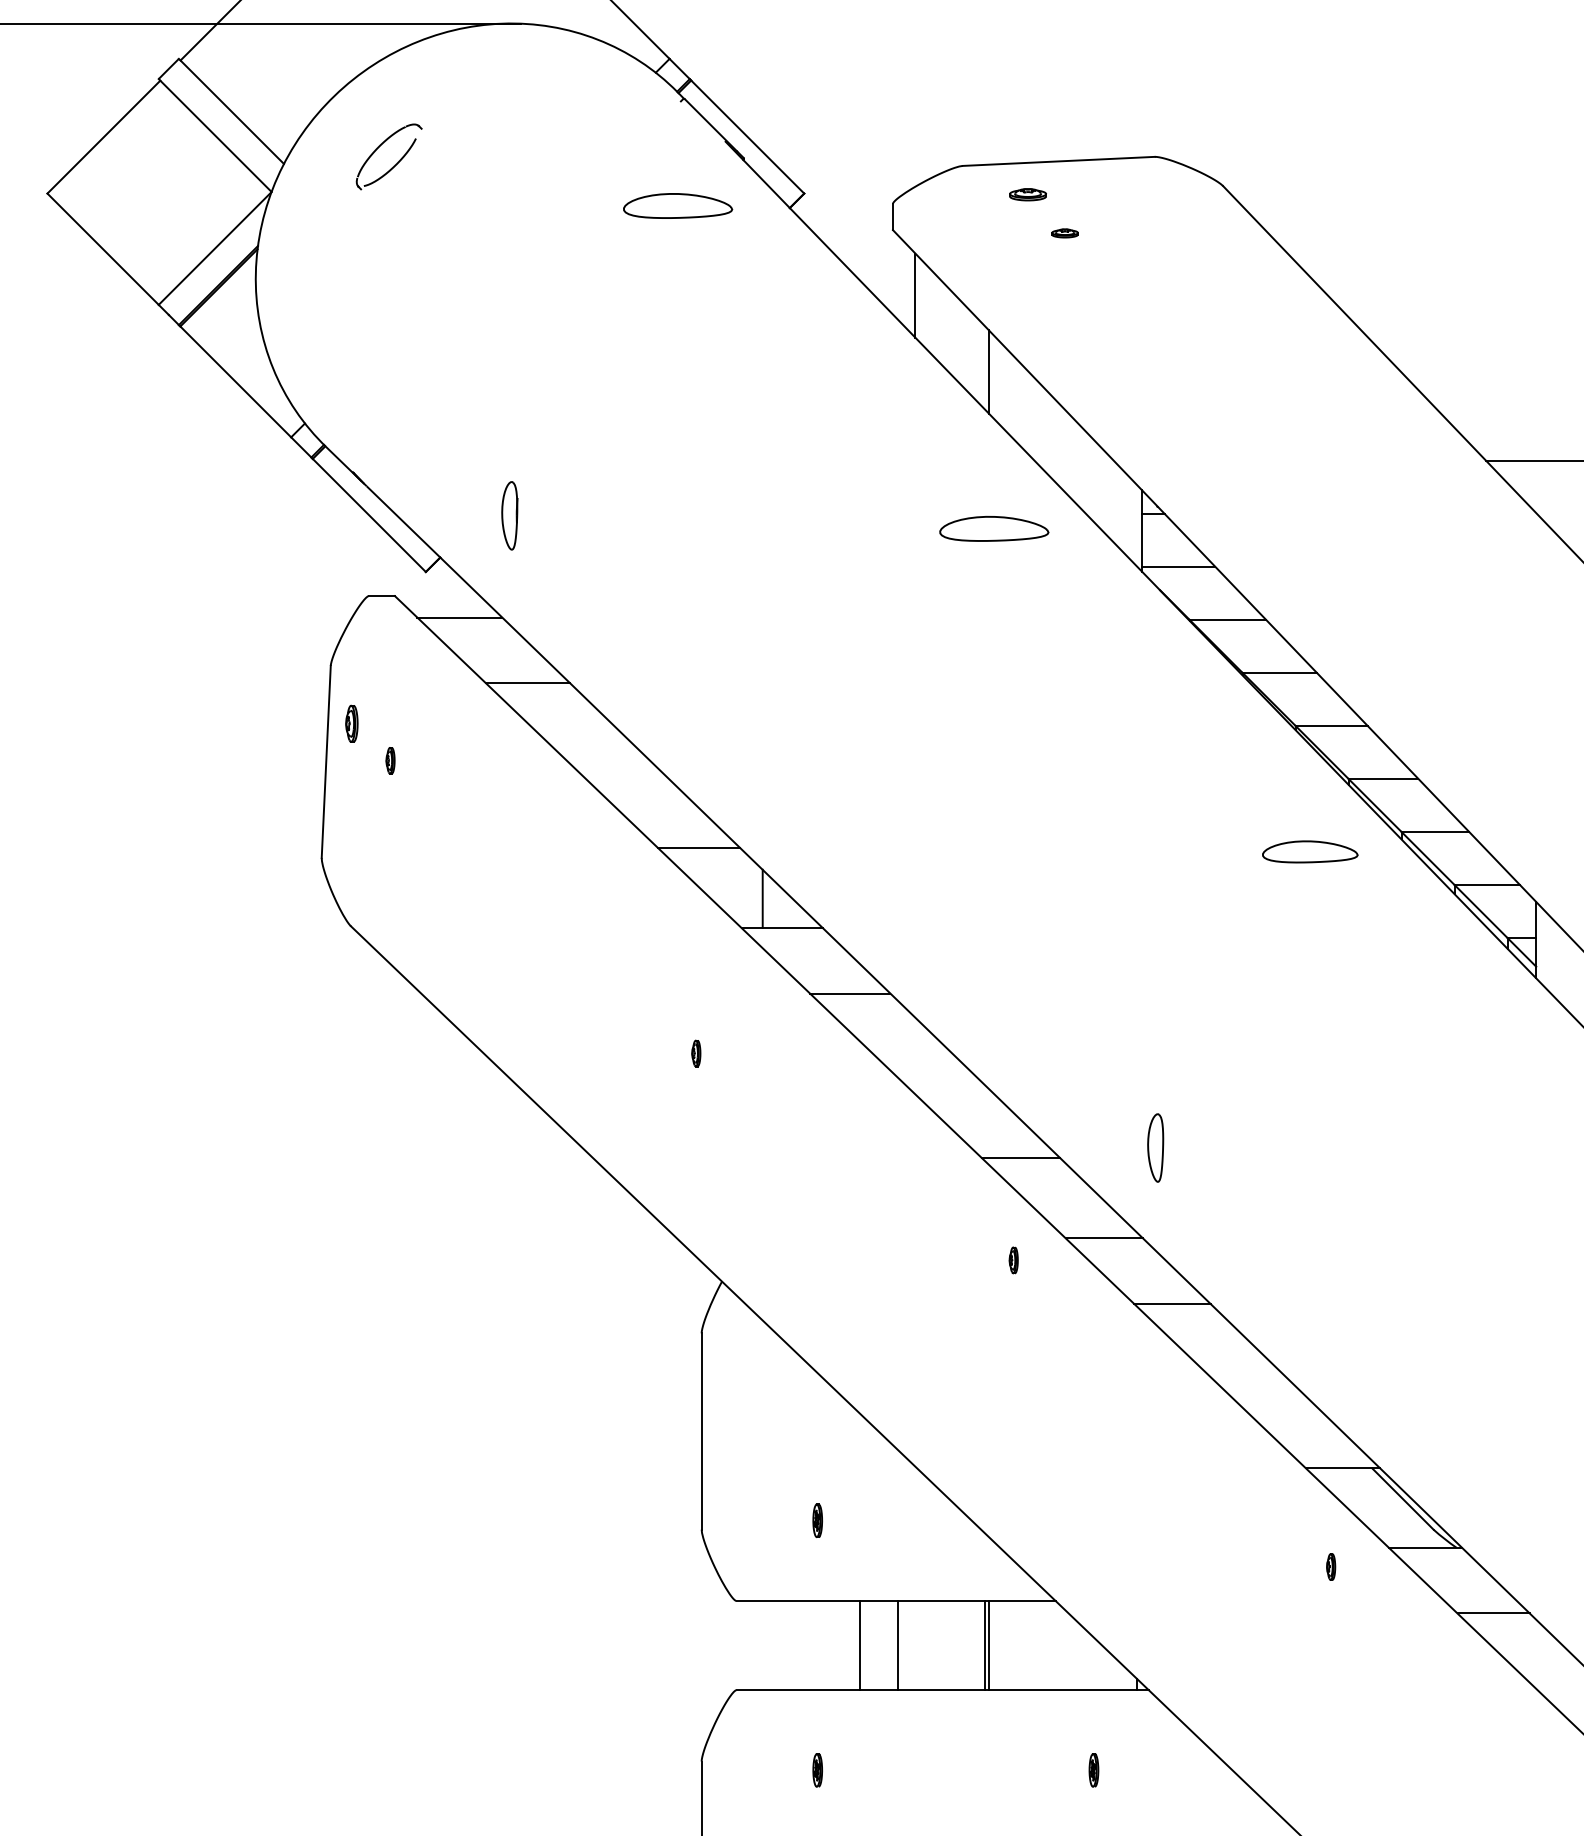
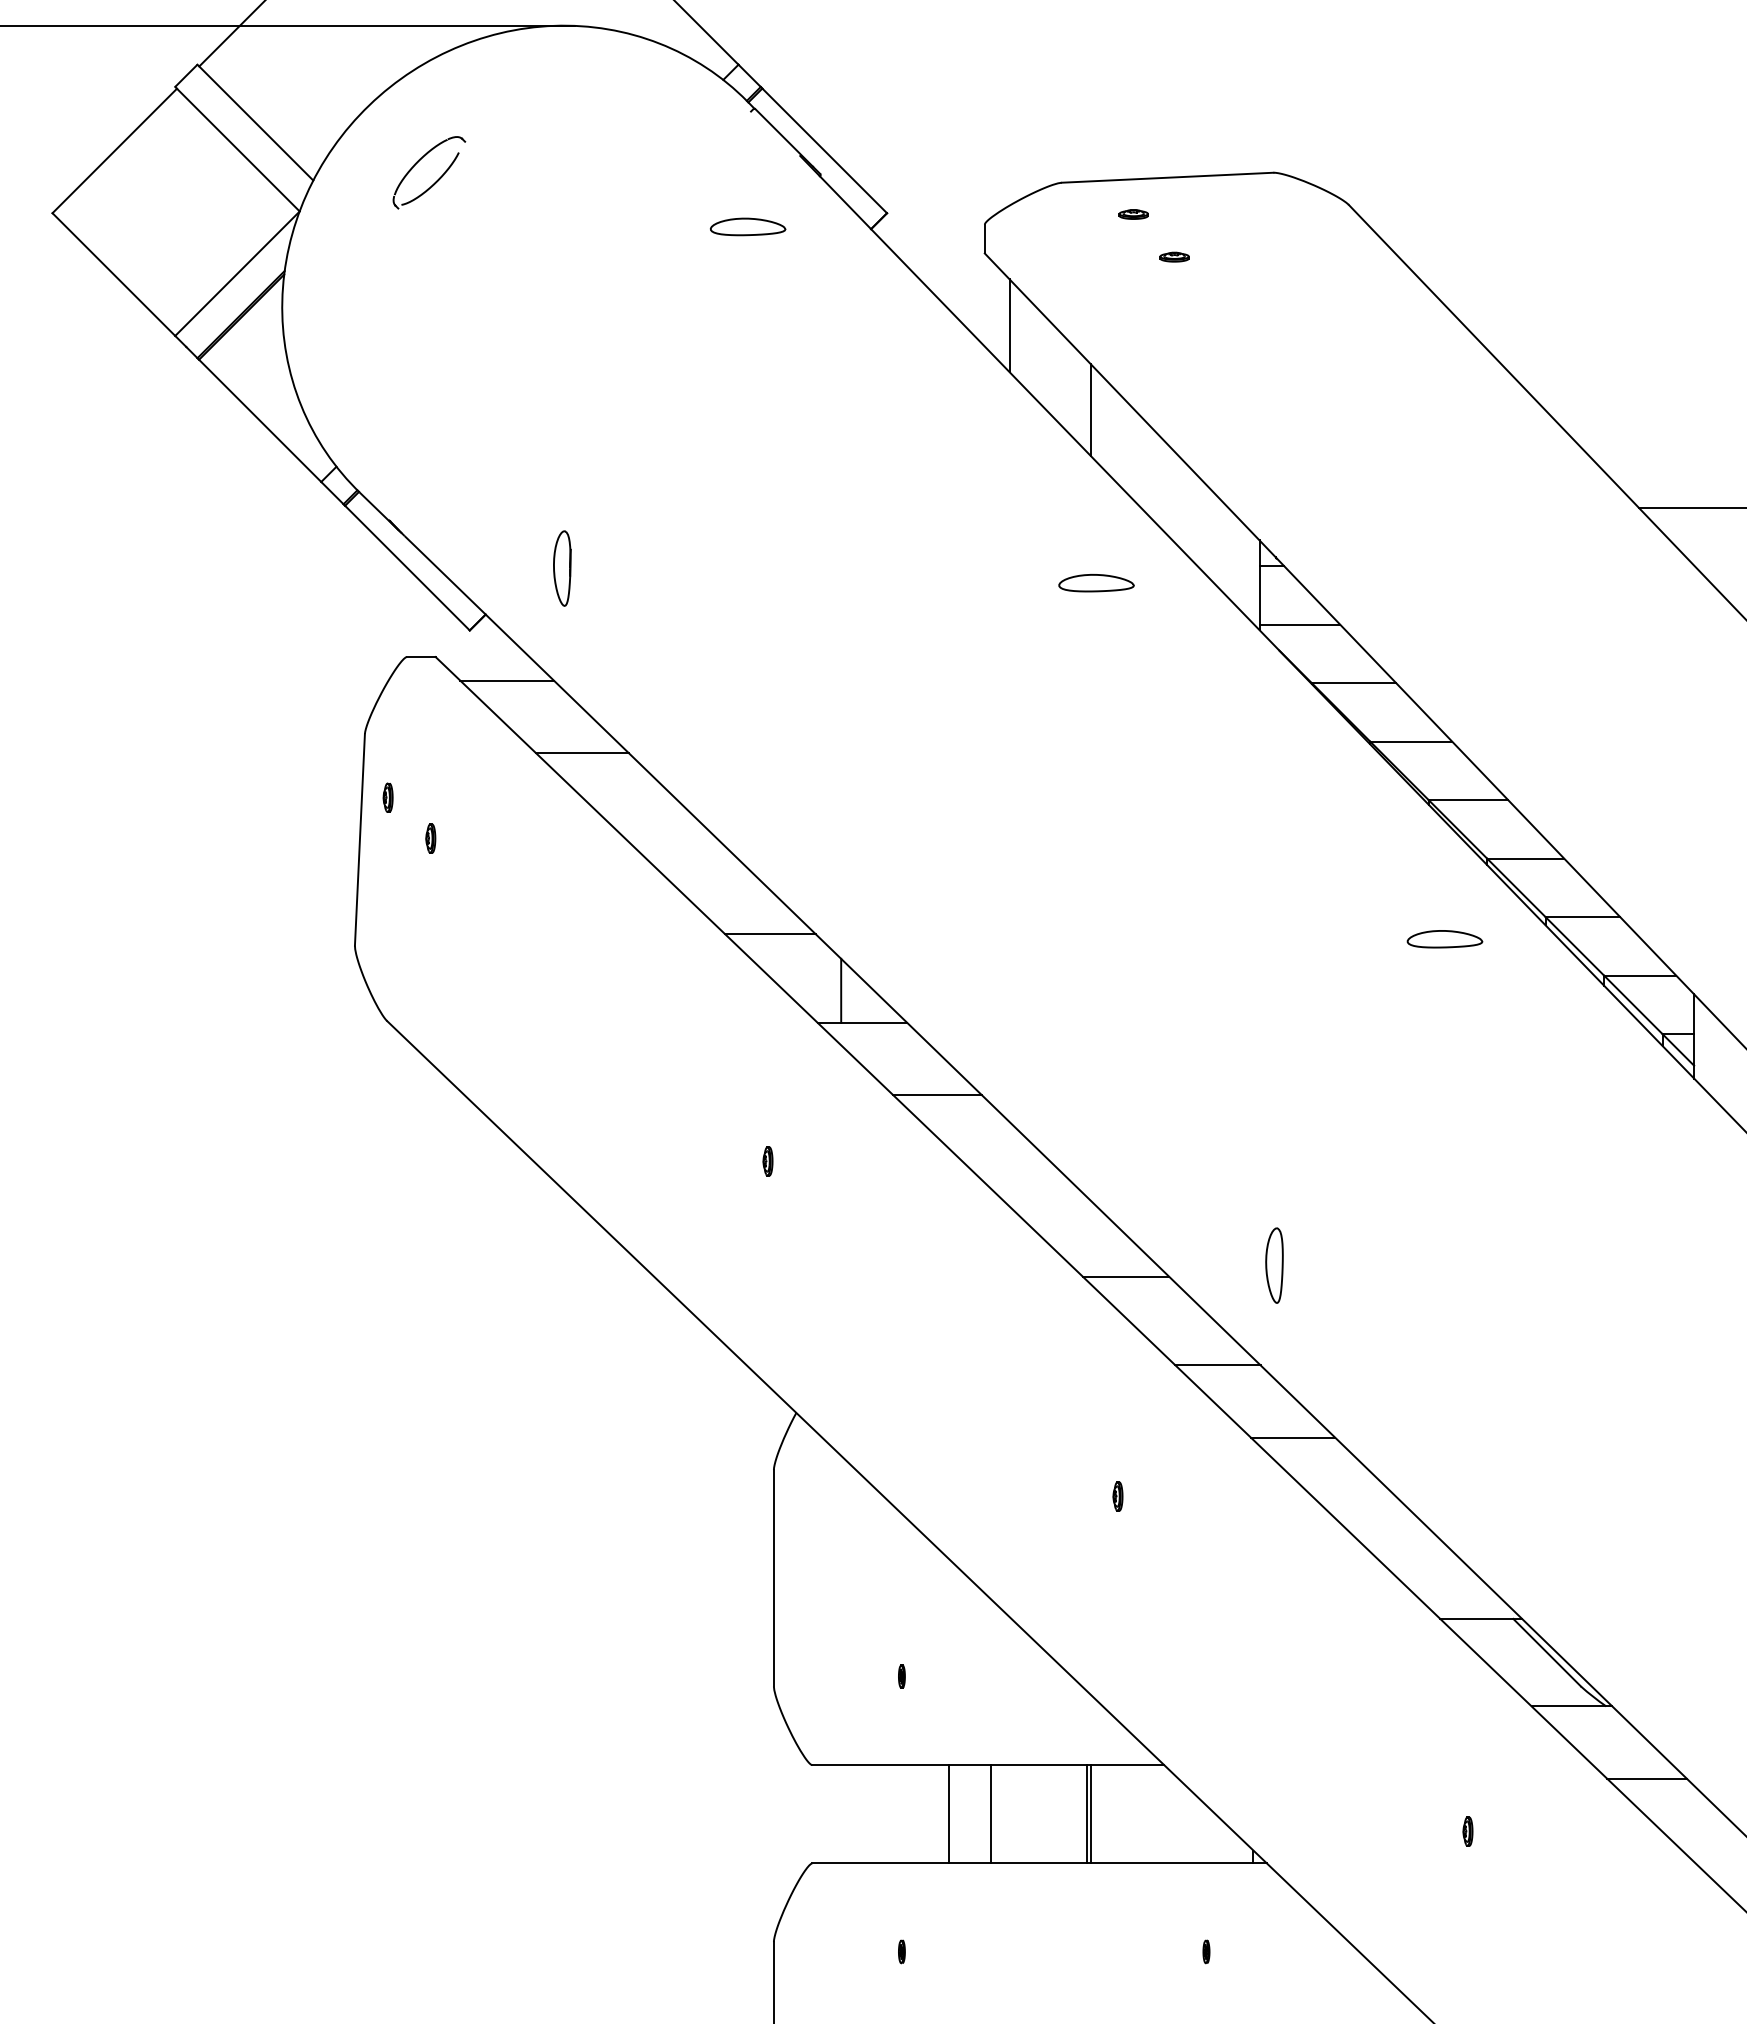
part: (1027, 194) -> (1133, 214), size x0.71
part: (678, 205) -> (748, 226), size x0.62
part: (994, 529) -> (1096, 583), size x0.62
part: (351, 723) -> (387, 797), size x0.71
part: (1309, 852) -> (1444, 939), size x0.71
part: (1013, 1260) -> (1117, 1496), moved
part: (817, 1520) -> (901, 1676), size x0.62
part: (1330, 1566) -> (1467, 1831), moved
part: (817, 1770) -> (901, 1951), size x0.62
part: (1093, 1770) -> (1206, 1951), size x0.62

